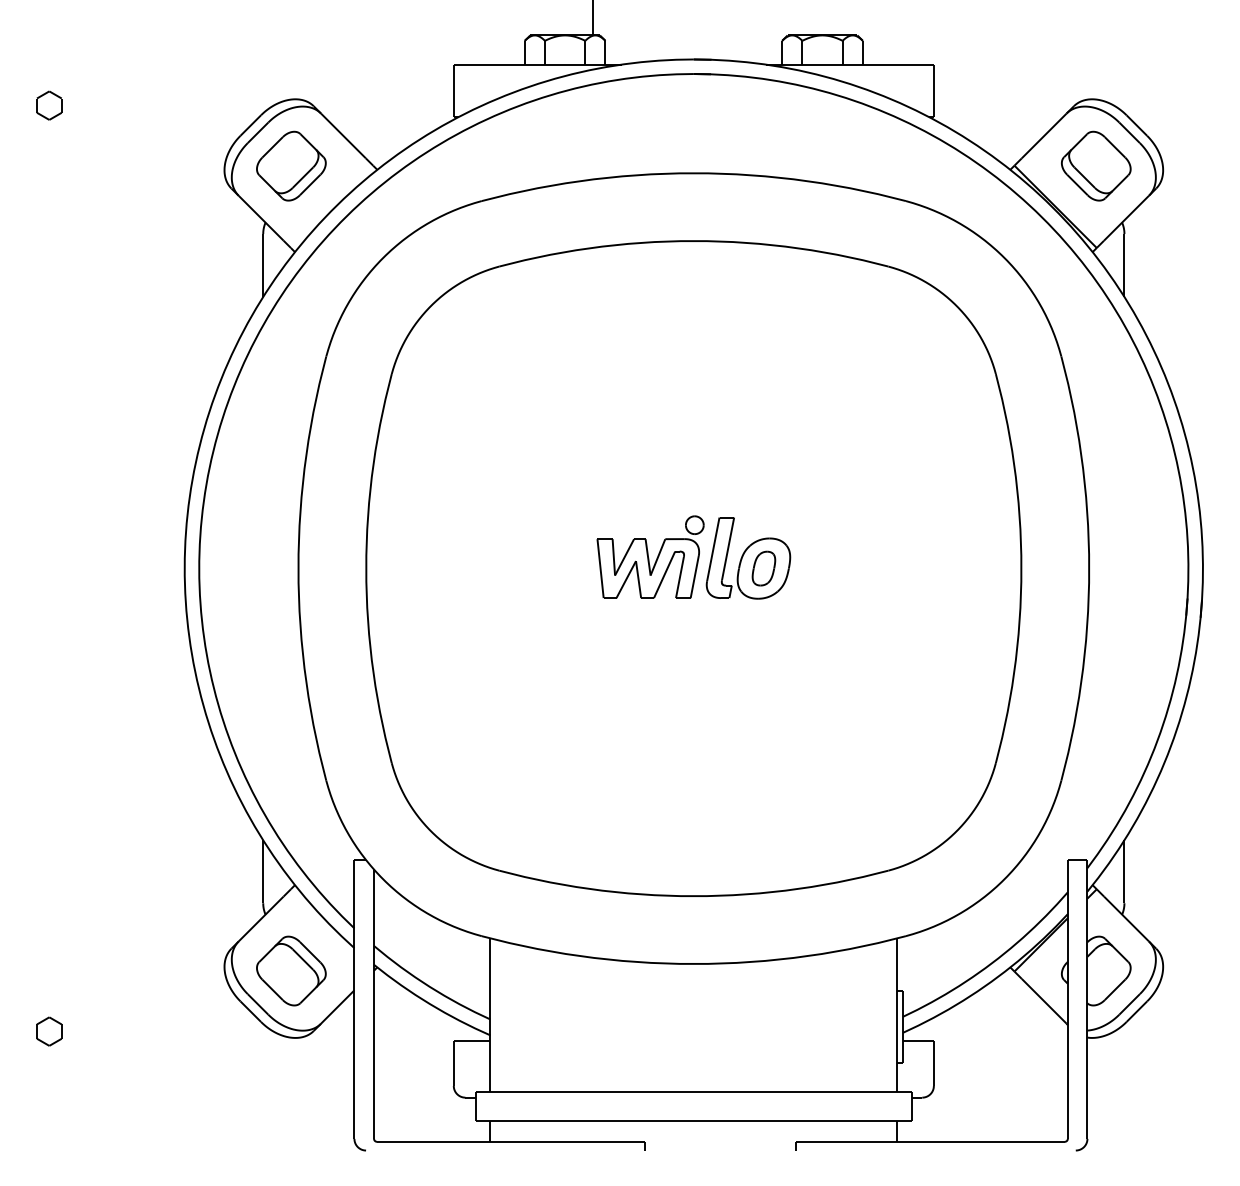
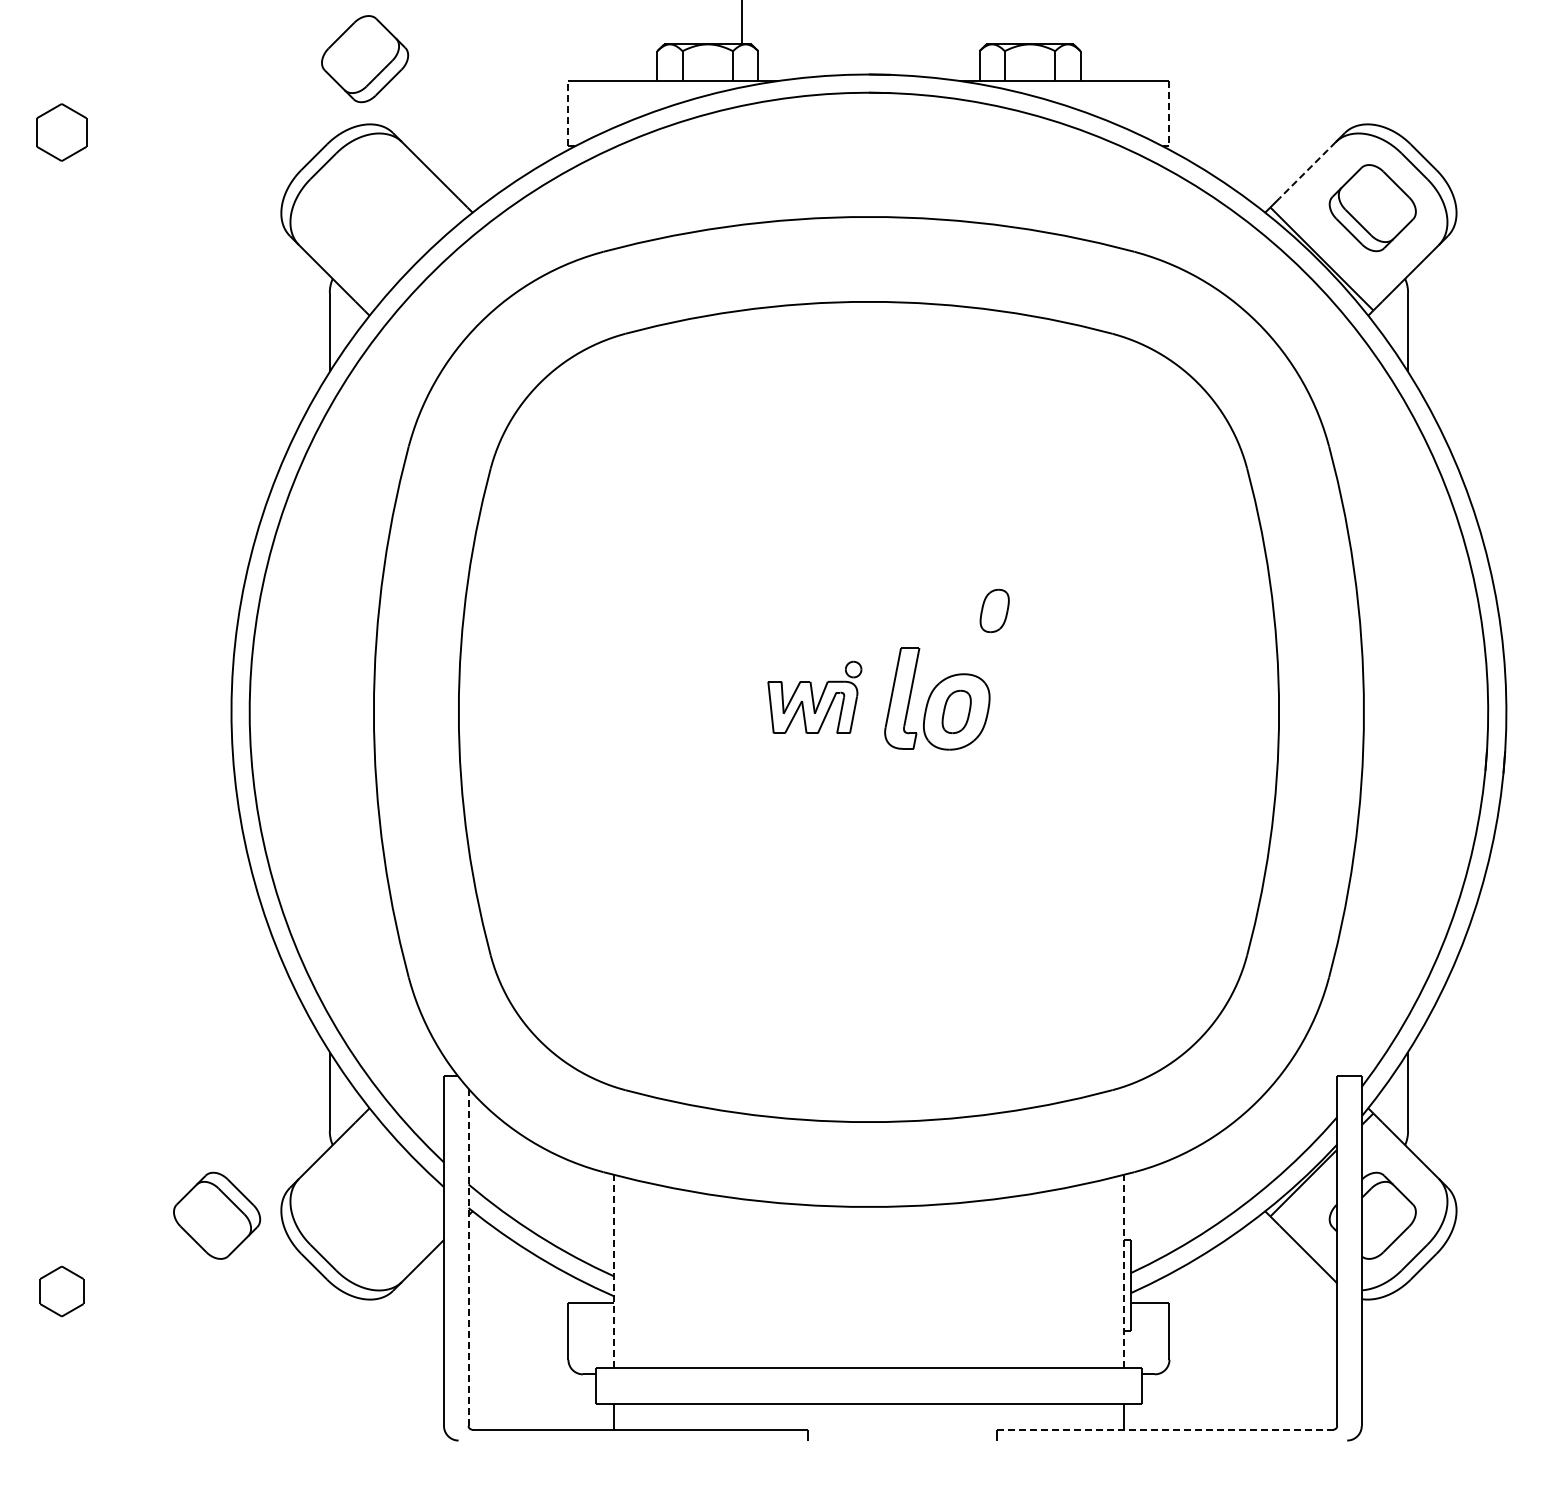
line: (453, 90) -> (568, 113), solid -> dashed
line: (933, 90) -> (1169, 113), solid -> dashed
part: (49, 104) -> (62, 131), size x1.6
line: (1044, 136) -> (1307, 170), solid -> dashed
part: (291, 166) -> (365, 59), moved
part: (794, 487) -> (994, 610), added
part: (650, 557) -> (814, 697), size x0.7
part: (291, 970) -> (217, 1215), moved
line: (374, 1004) -> (468, 1257), solid -> dashed
line: (490, 1014) -> (614, 1270), solid -> dashed
line: (897, 1014) -> (1123, 1270), solid -> dashed
part: (49, 1031) -> (62, 1291), size x1.4
line: (930, 1141) -> (1165, 1429), solid -> dashed

